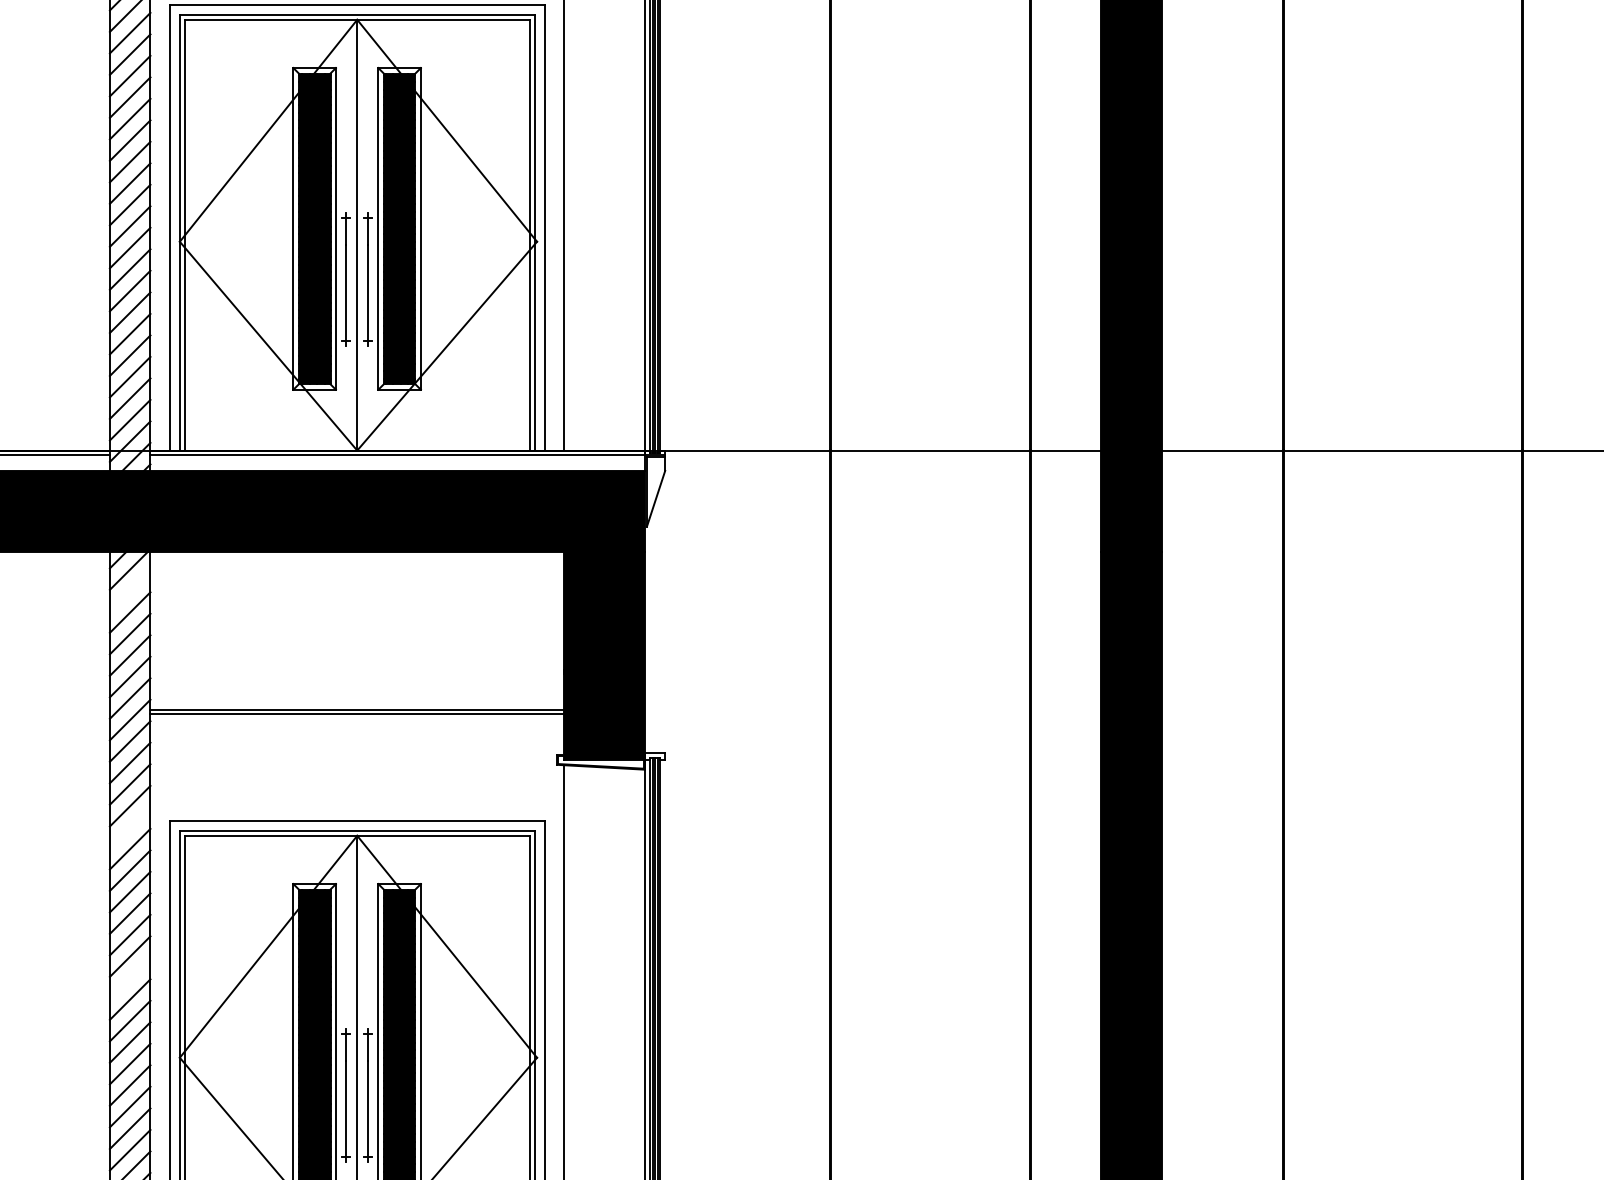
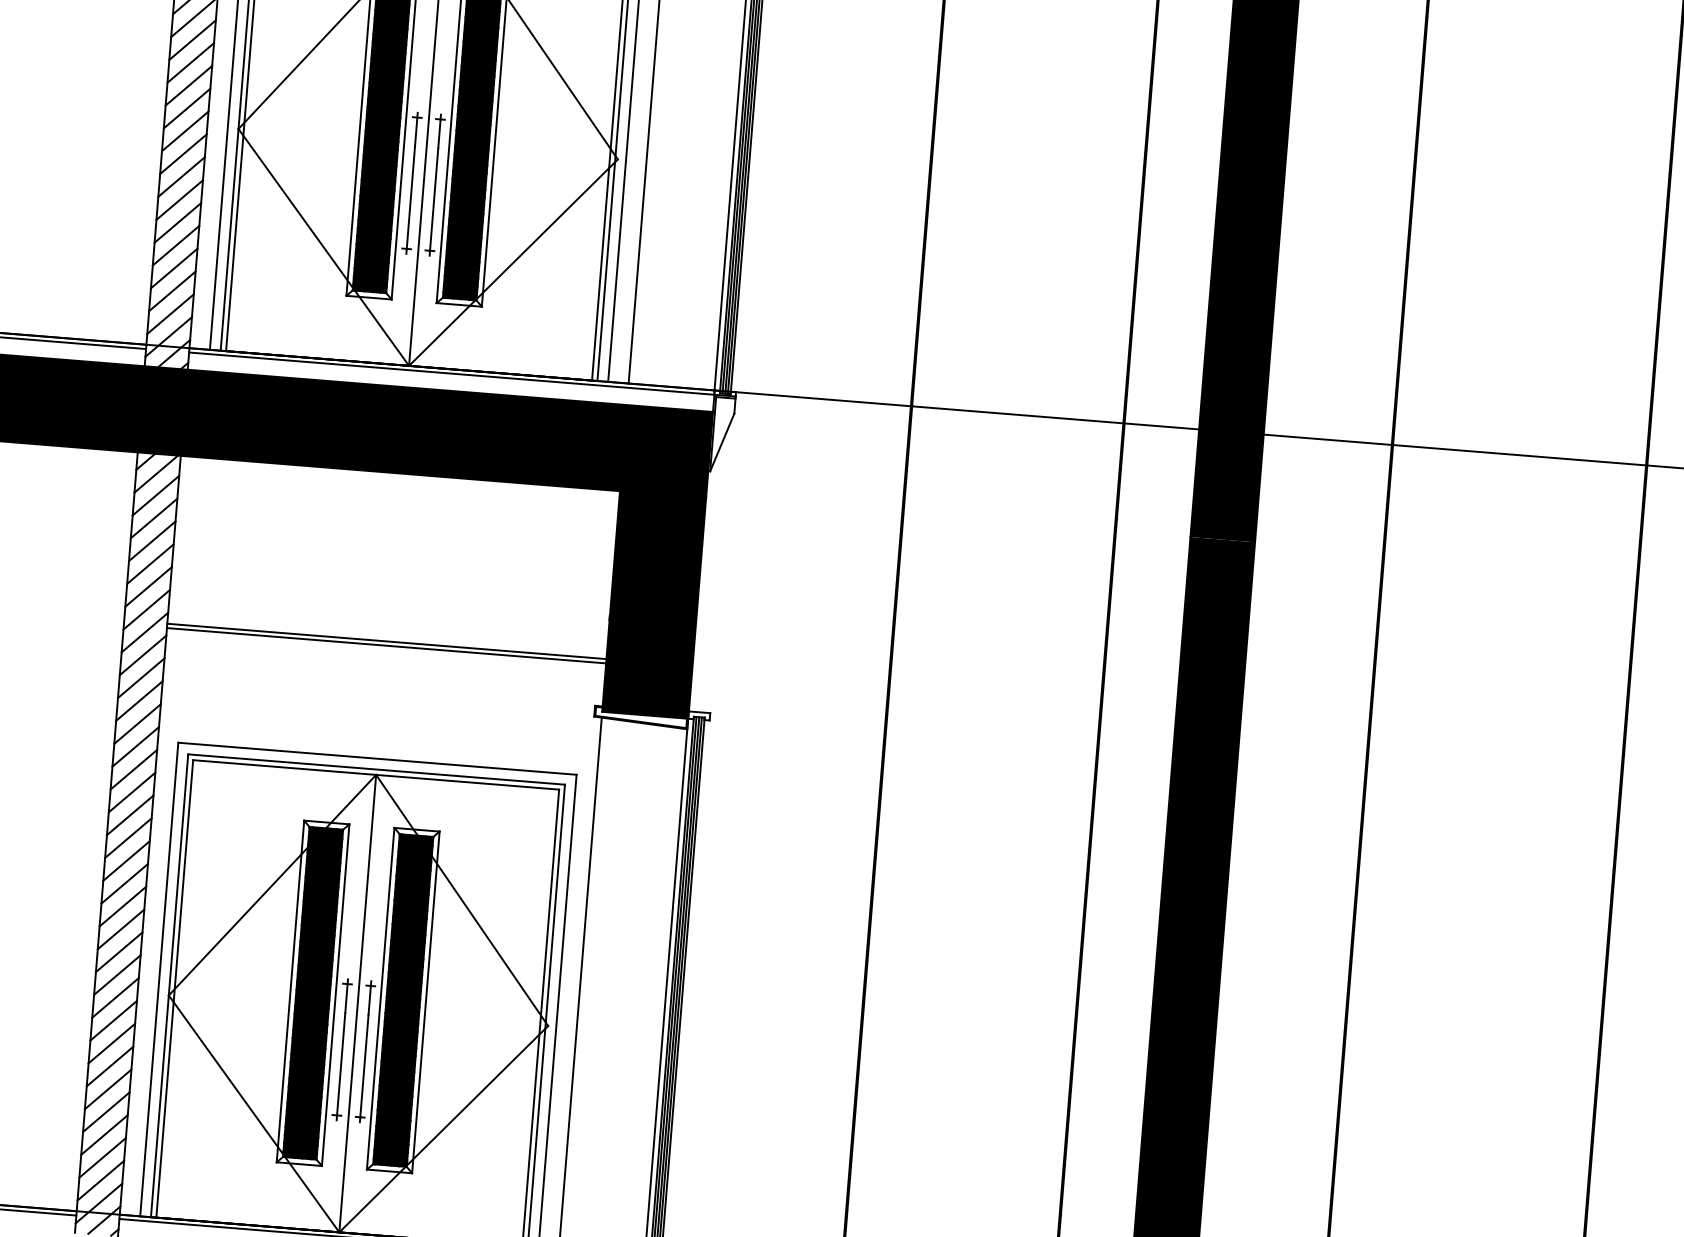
line: (129, 590) -> (155, 494), added
line: (129, 827) -> (135, 746), added
line: (129, 977) -> (122, 905), added

